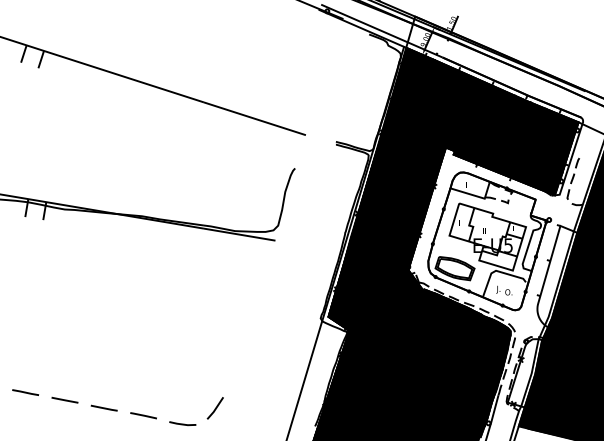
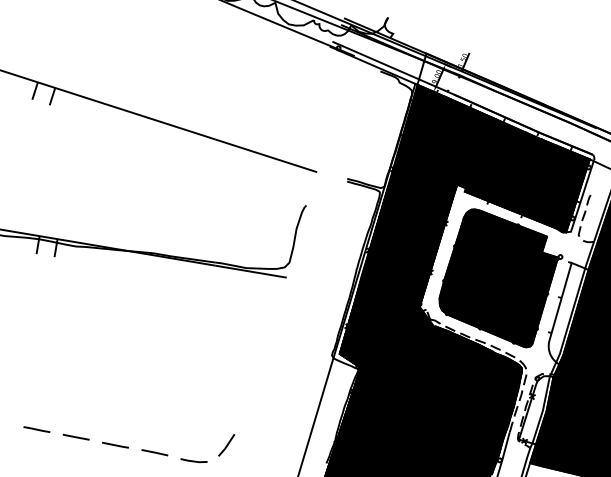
fill: (487, 241) -> (498, 278), added

